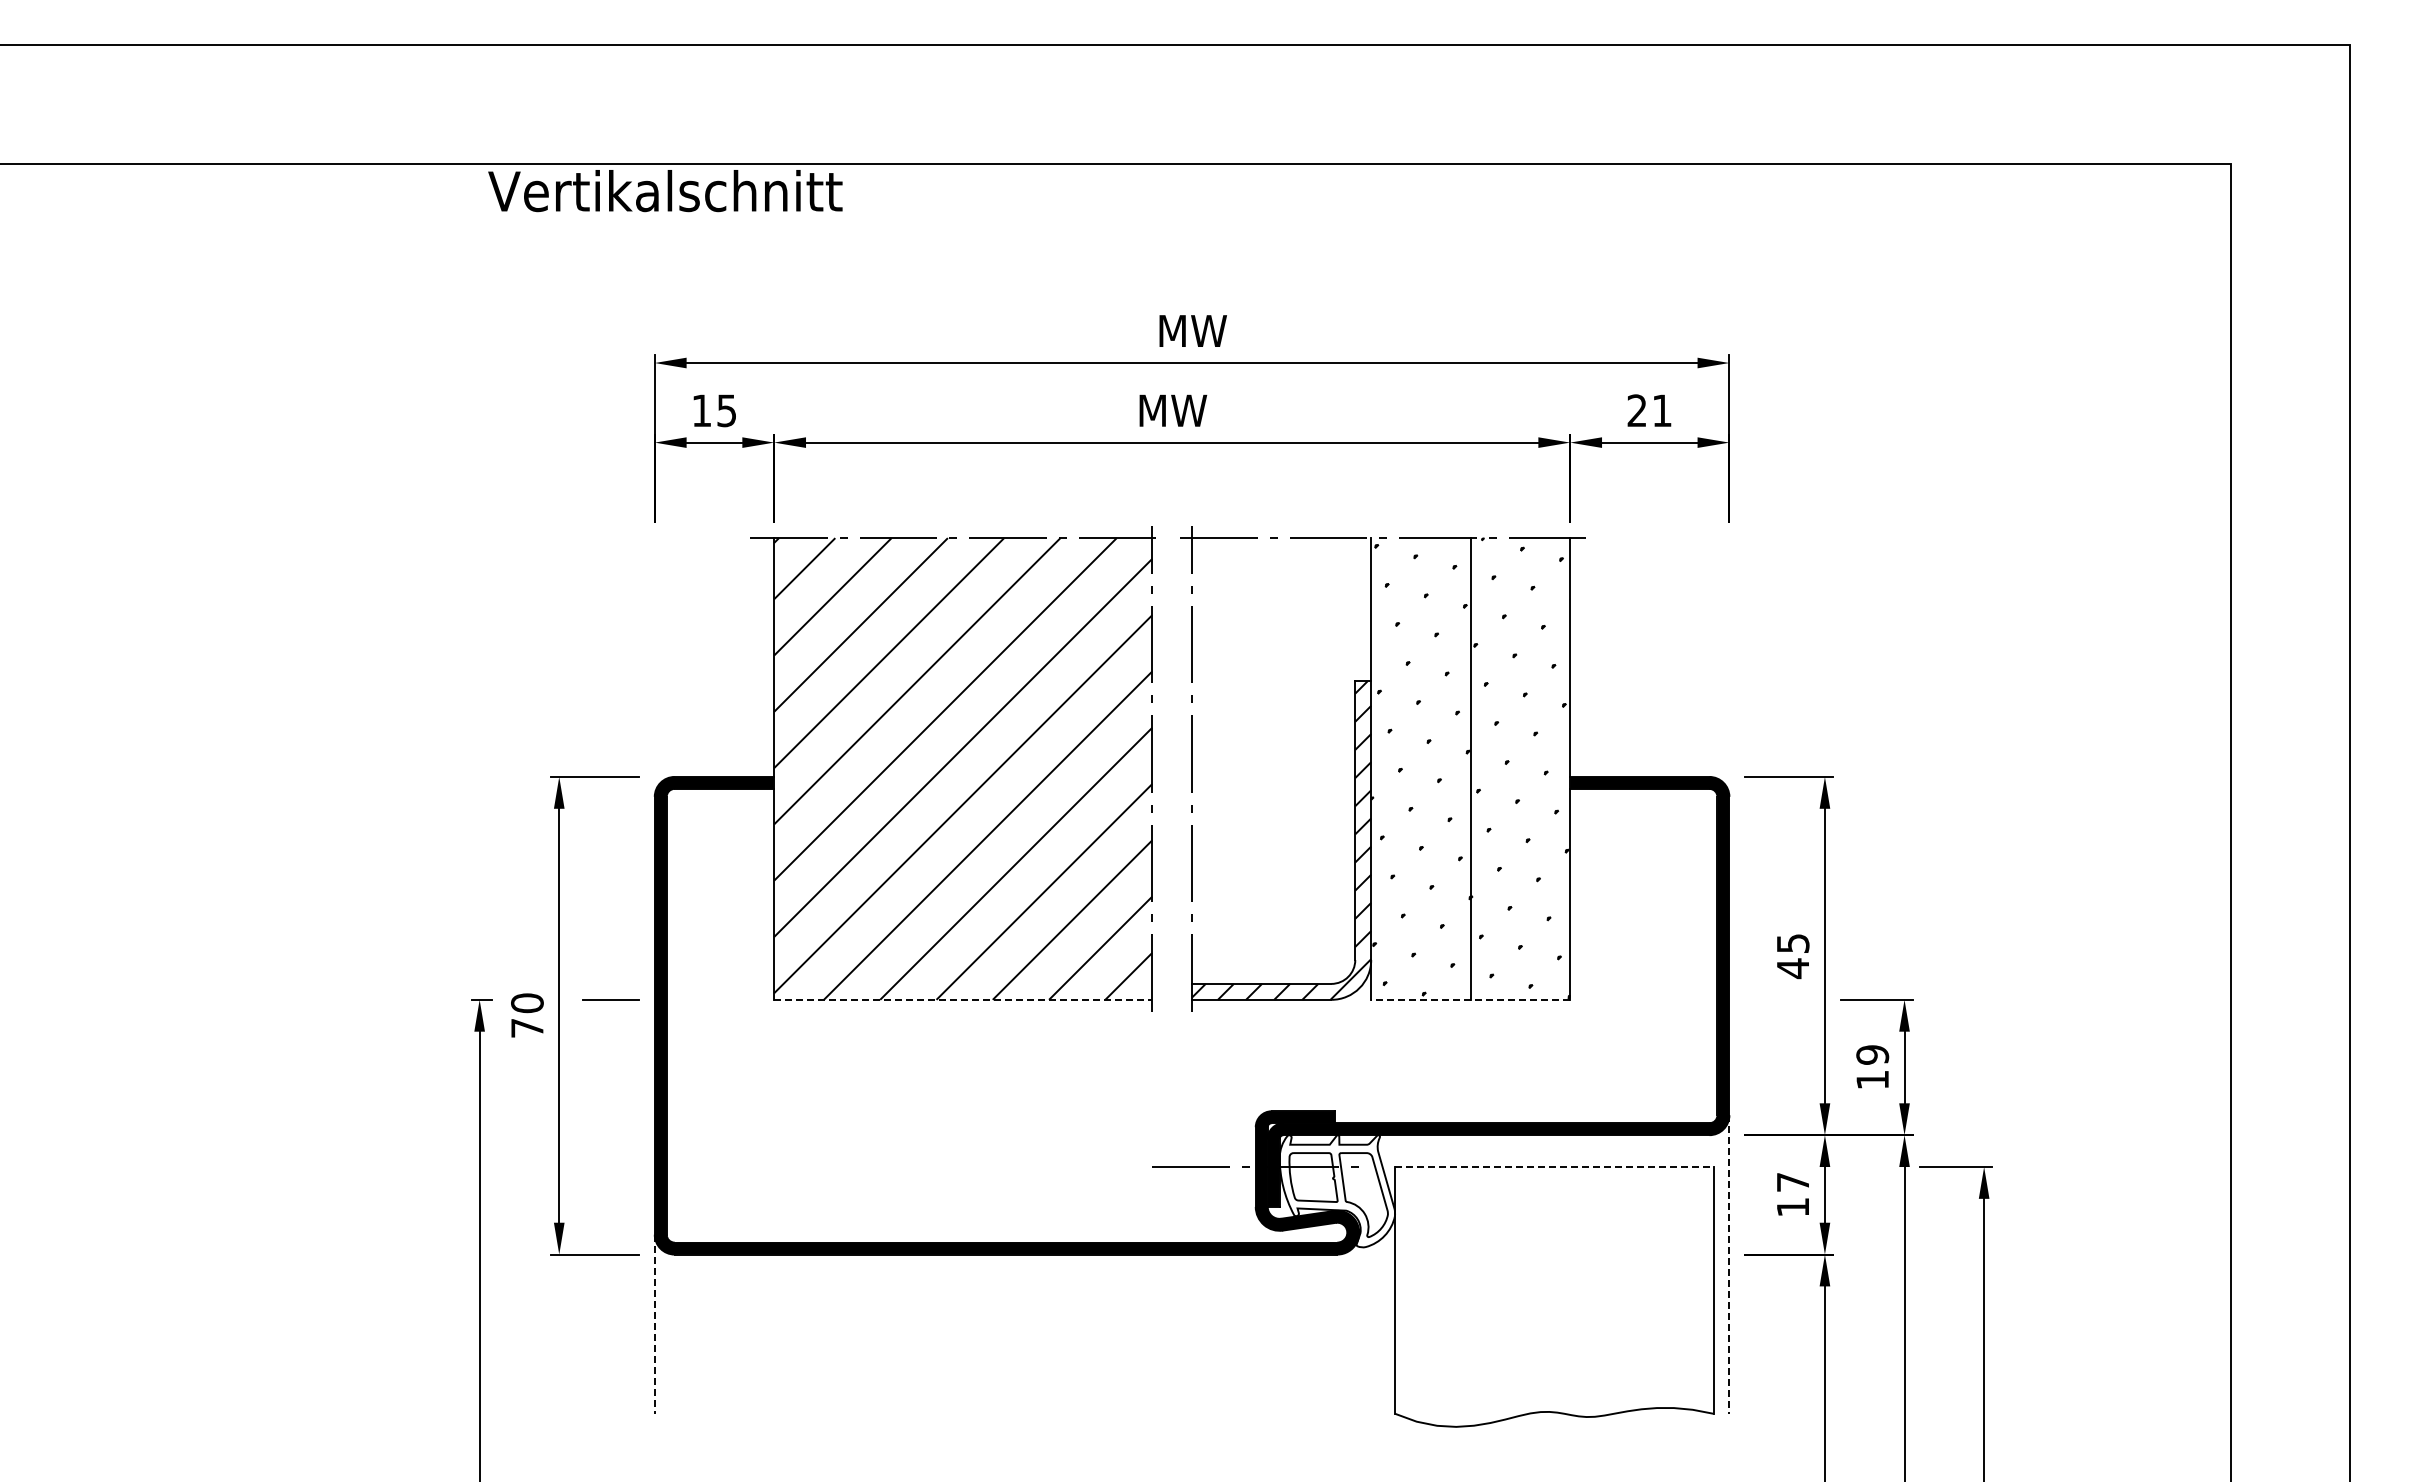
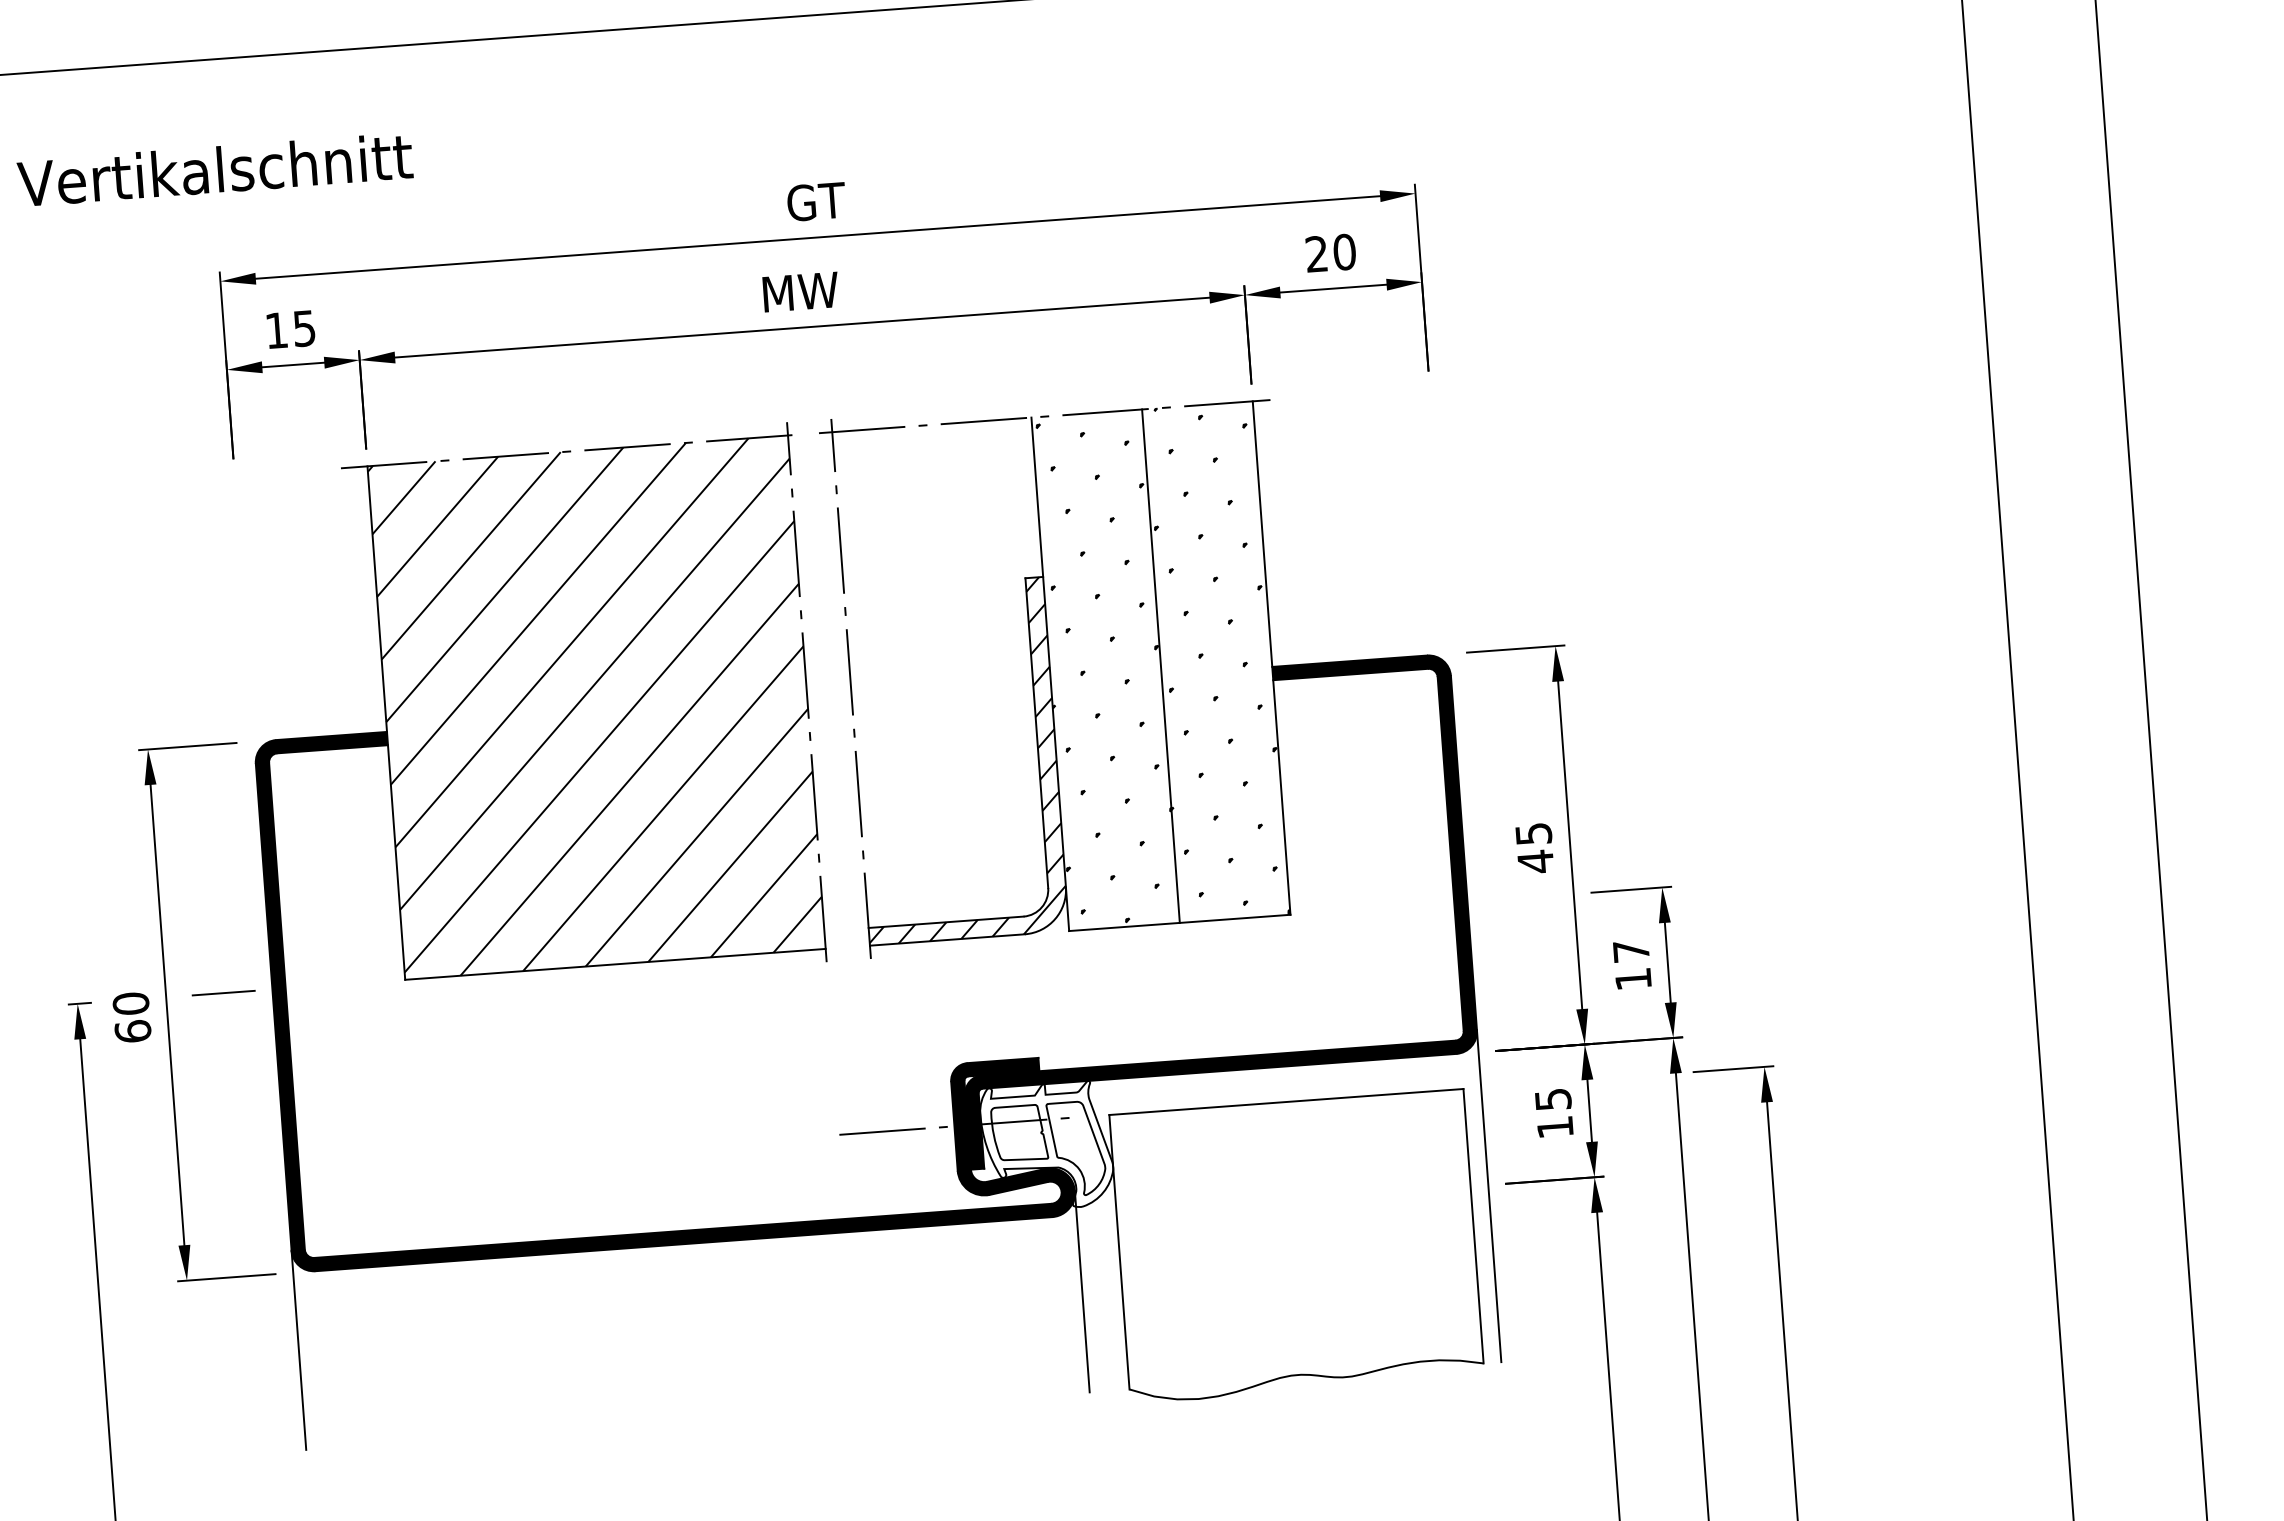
text: (665, 191) -> (215, 170), moved
text: (1192, 330) -> (815, 201), MW -> GT
text: (1662, 410) -> (1344, 251), 21 -> 20
line: (963, 999) -> (615, 963), dashed -> solid
line: (1470, 999) -> (1179, 922), dashed -> solid
text: (527, 1027) -> (133, 1030), 70 -> 60
text: (1872, 1054) -> (1631, 950), 19 -> 17
line: (1554, 1167) -> (1286, 1102), dashed -> solid
text: (1793, 1182) -> (1553, 1099), 17 -> 15
line: (1729, 1265) -> (1489, 1197), dashed -> solid
line: (1359, 1322) -> (1082, 1290), added
line: (654, 1324) -> (298, 1350), dashed -> solid

